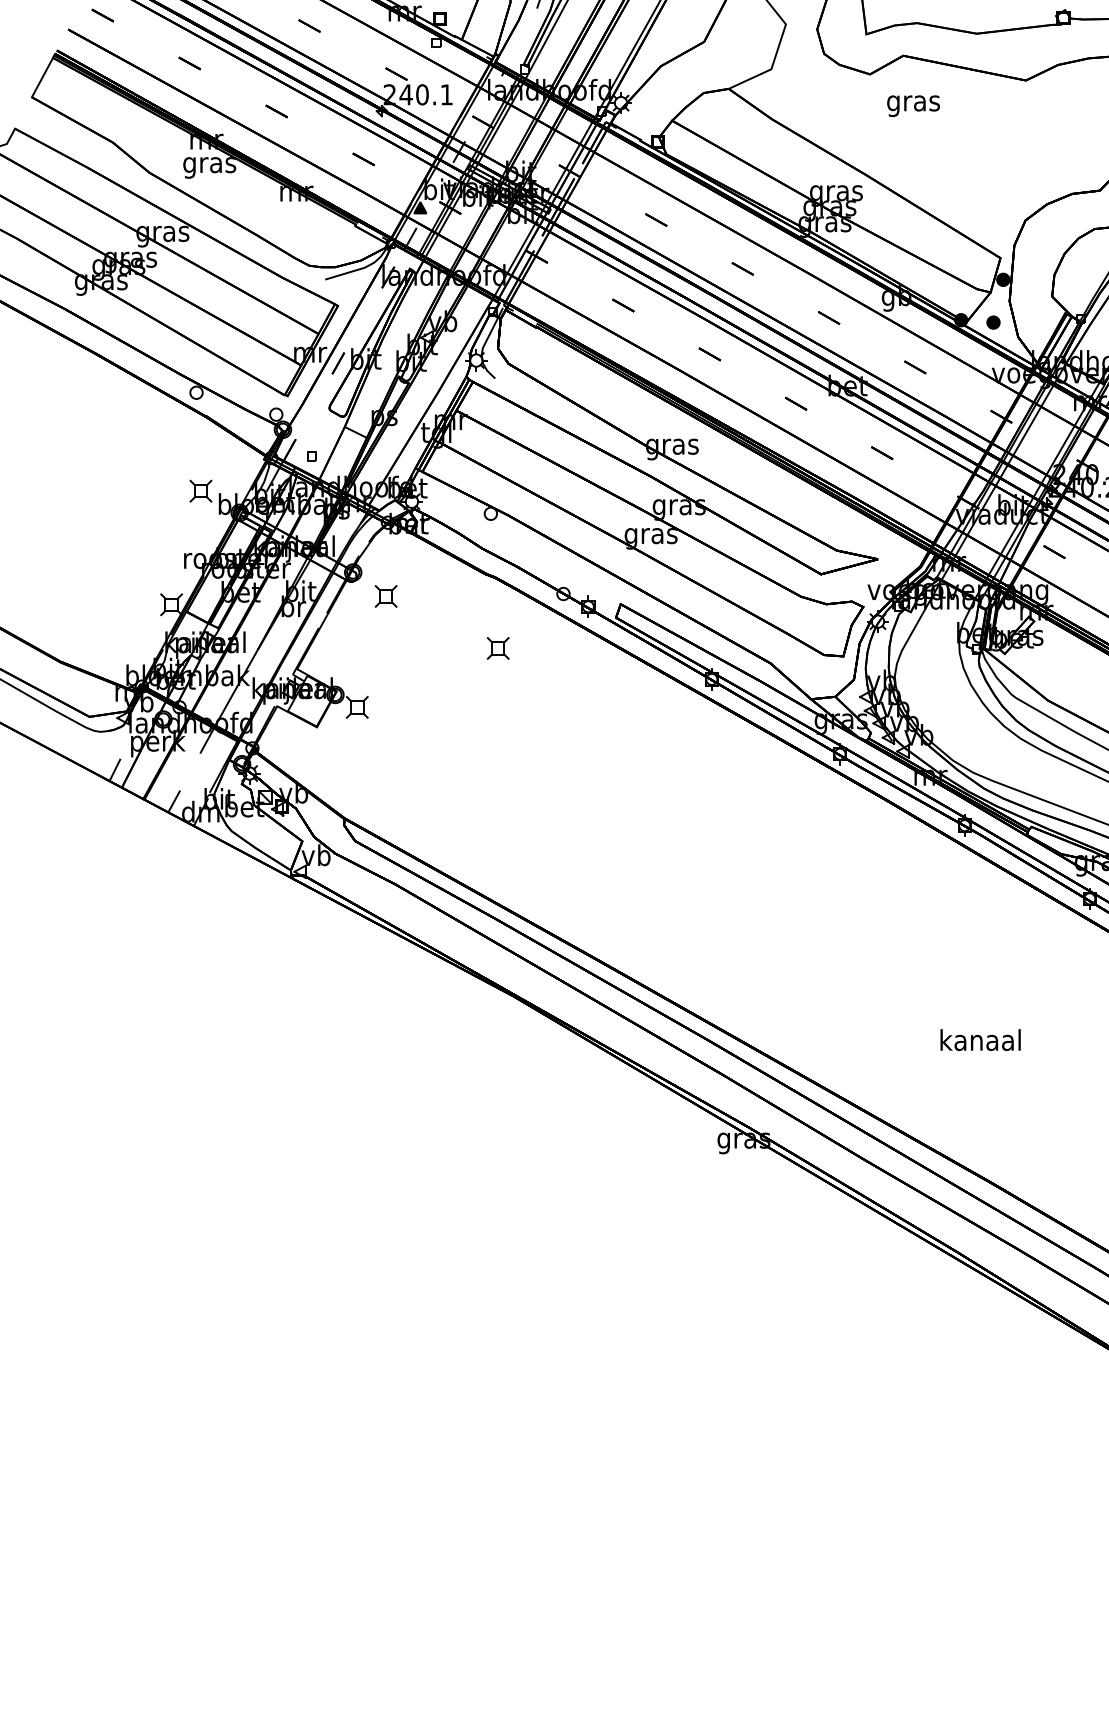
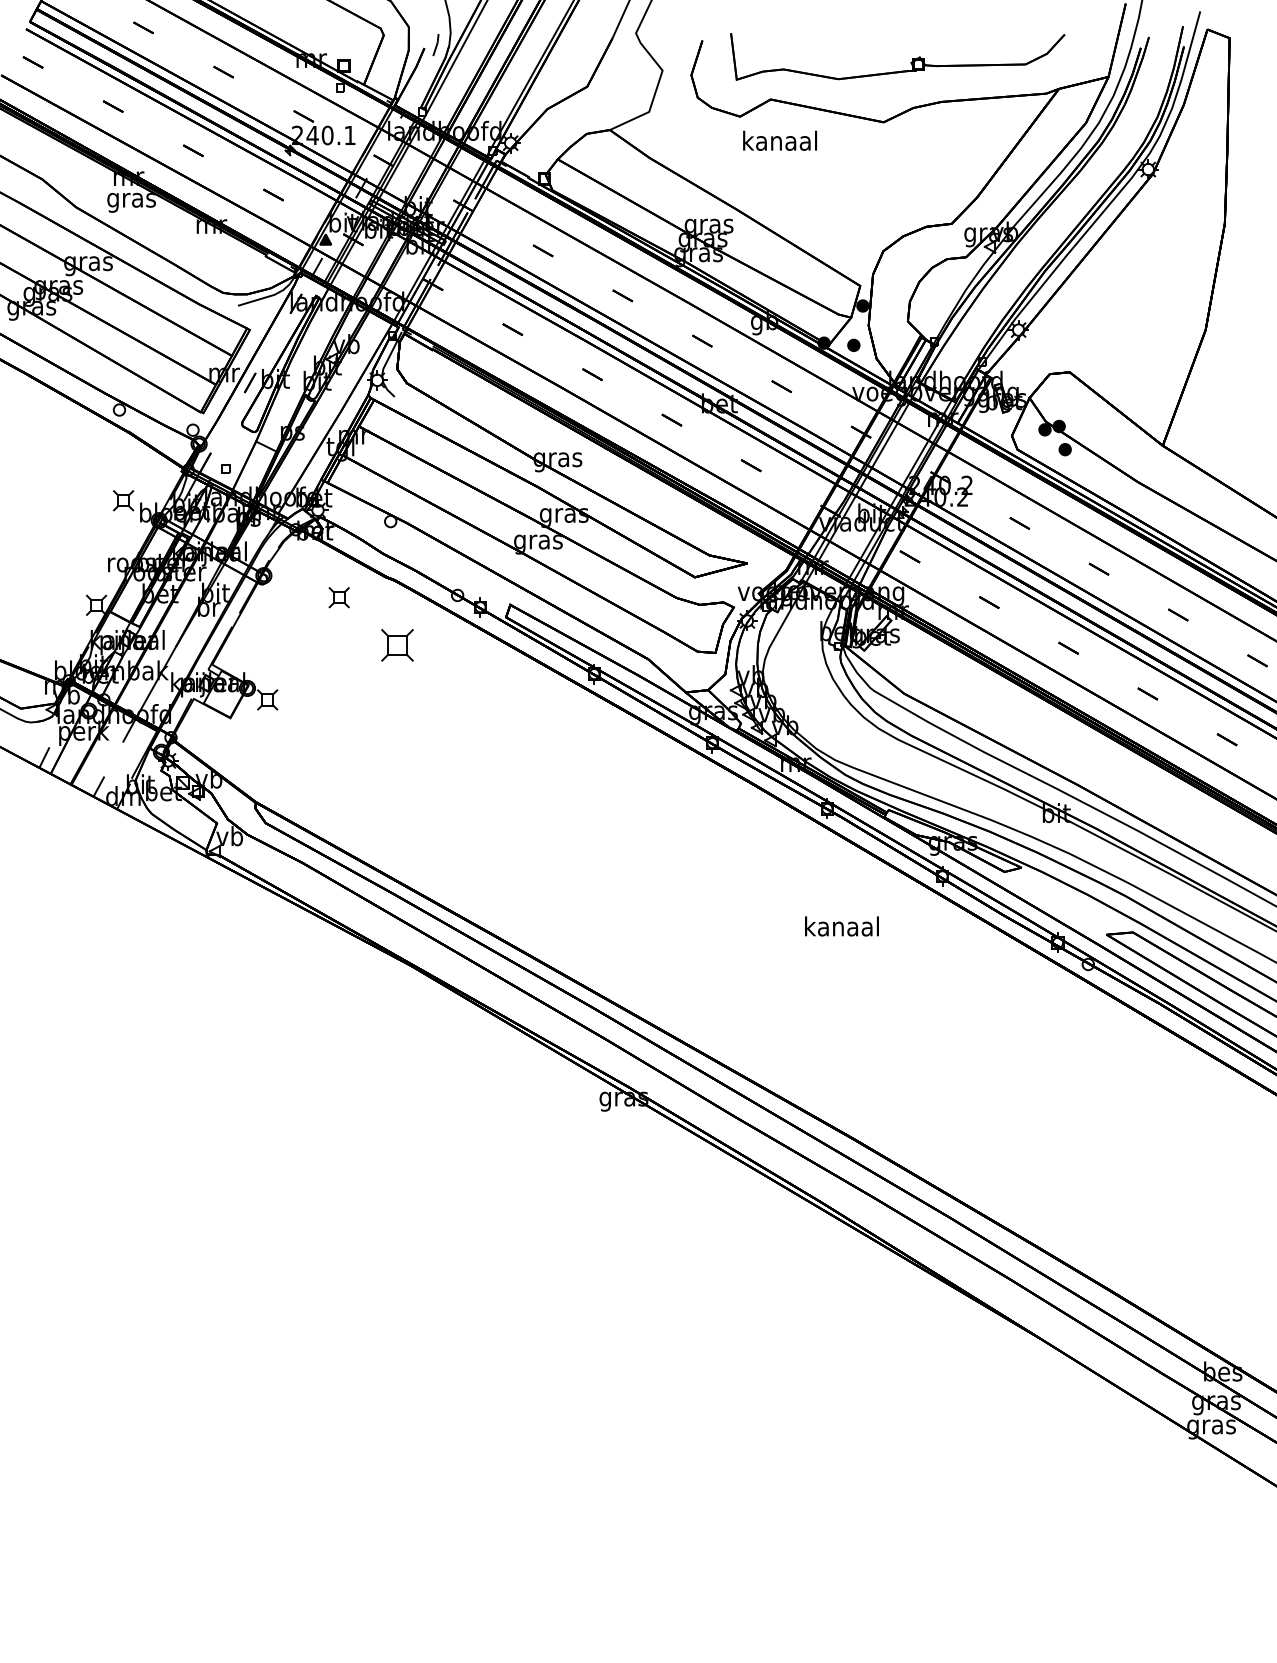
text: (913, 102) -> (780, 142), gras -> kanaal
part: (385, 596) -> (338, 597), moved
part: (498, 648) -> (397, 645), size x1.6
text: (980, 1040) -> (841, 926), moved

